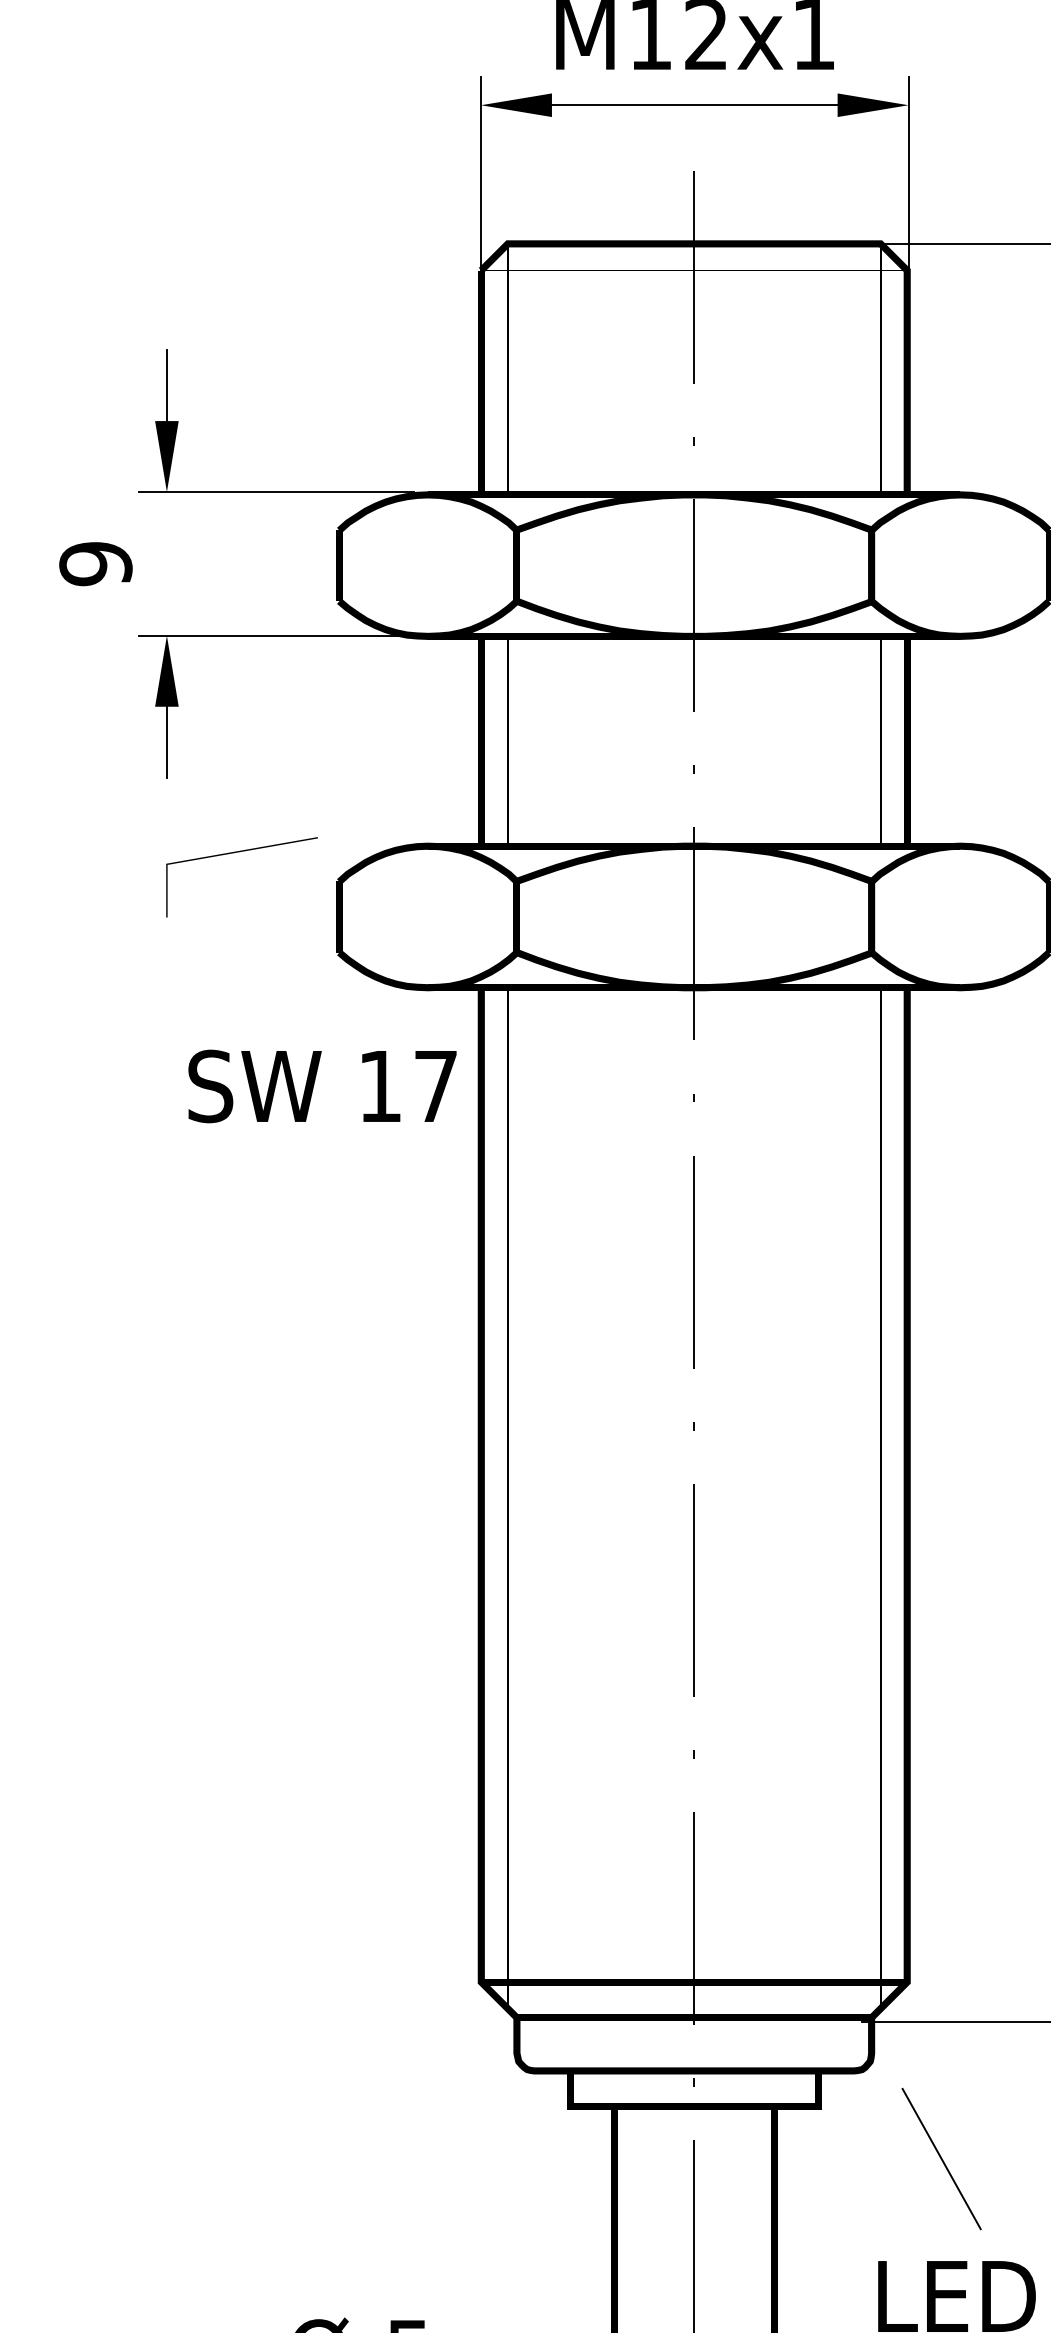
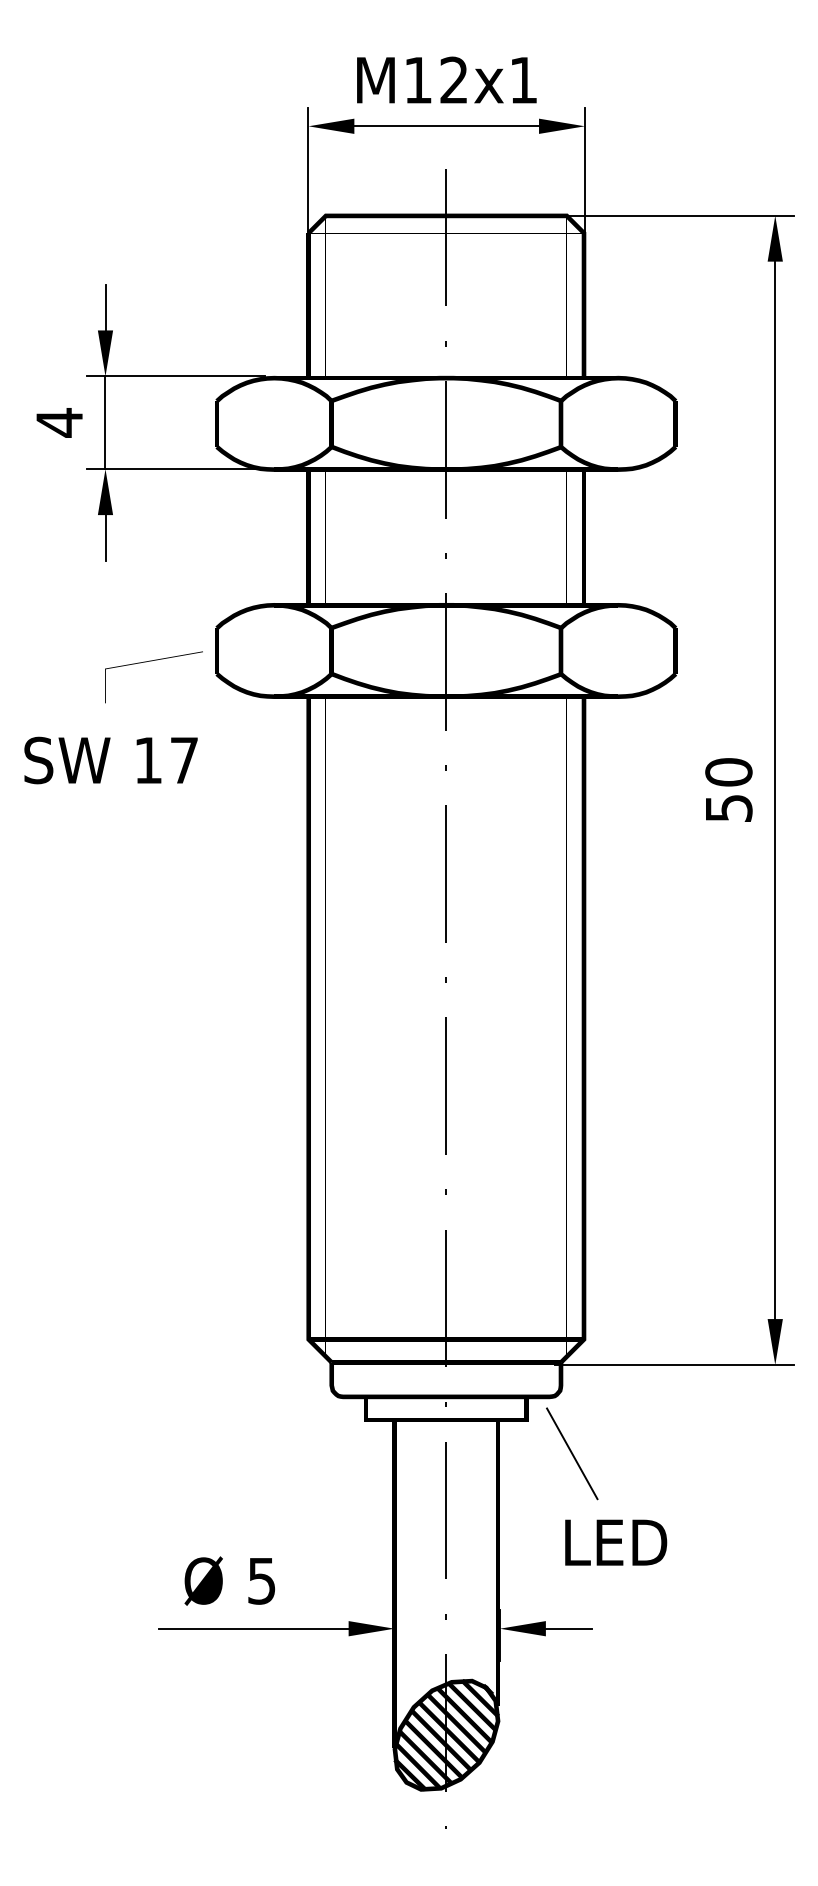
text: (95, 563) -> (59, 422), 9 -> 4
line: (166, 563) -> (105, 422), added
line: (239, 852) -> (152, 661), moved
text: (321, 1086) -> (110, 760), moved
line: (942, 2158) -> (572, 1453), moved

